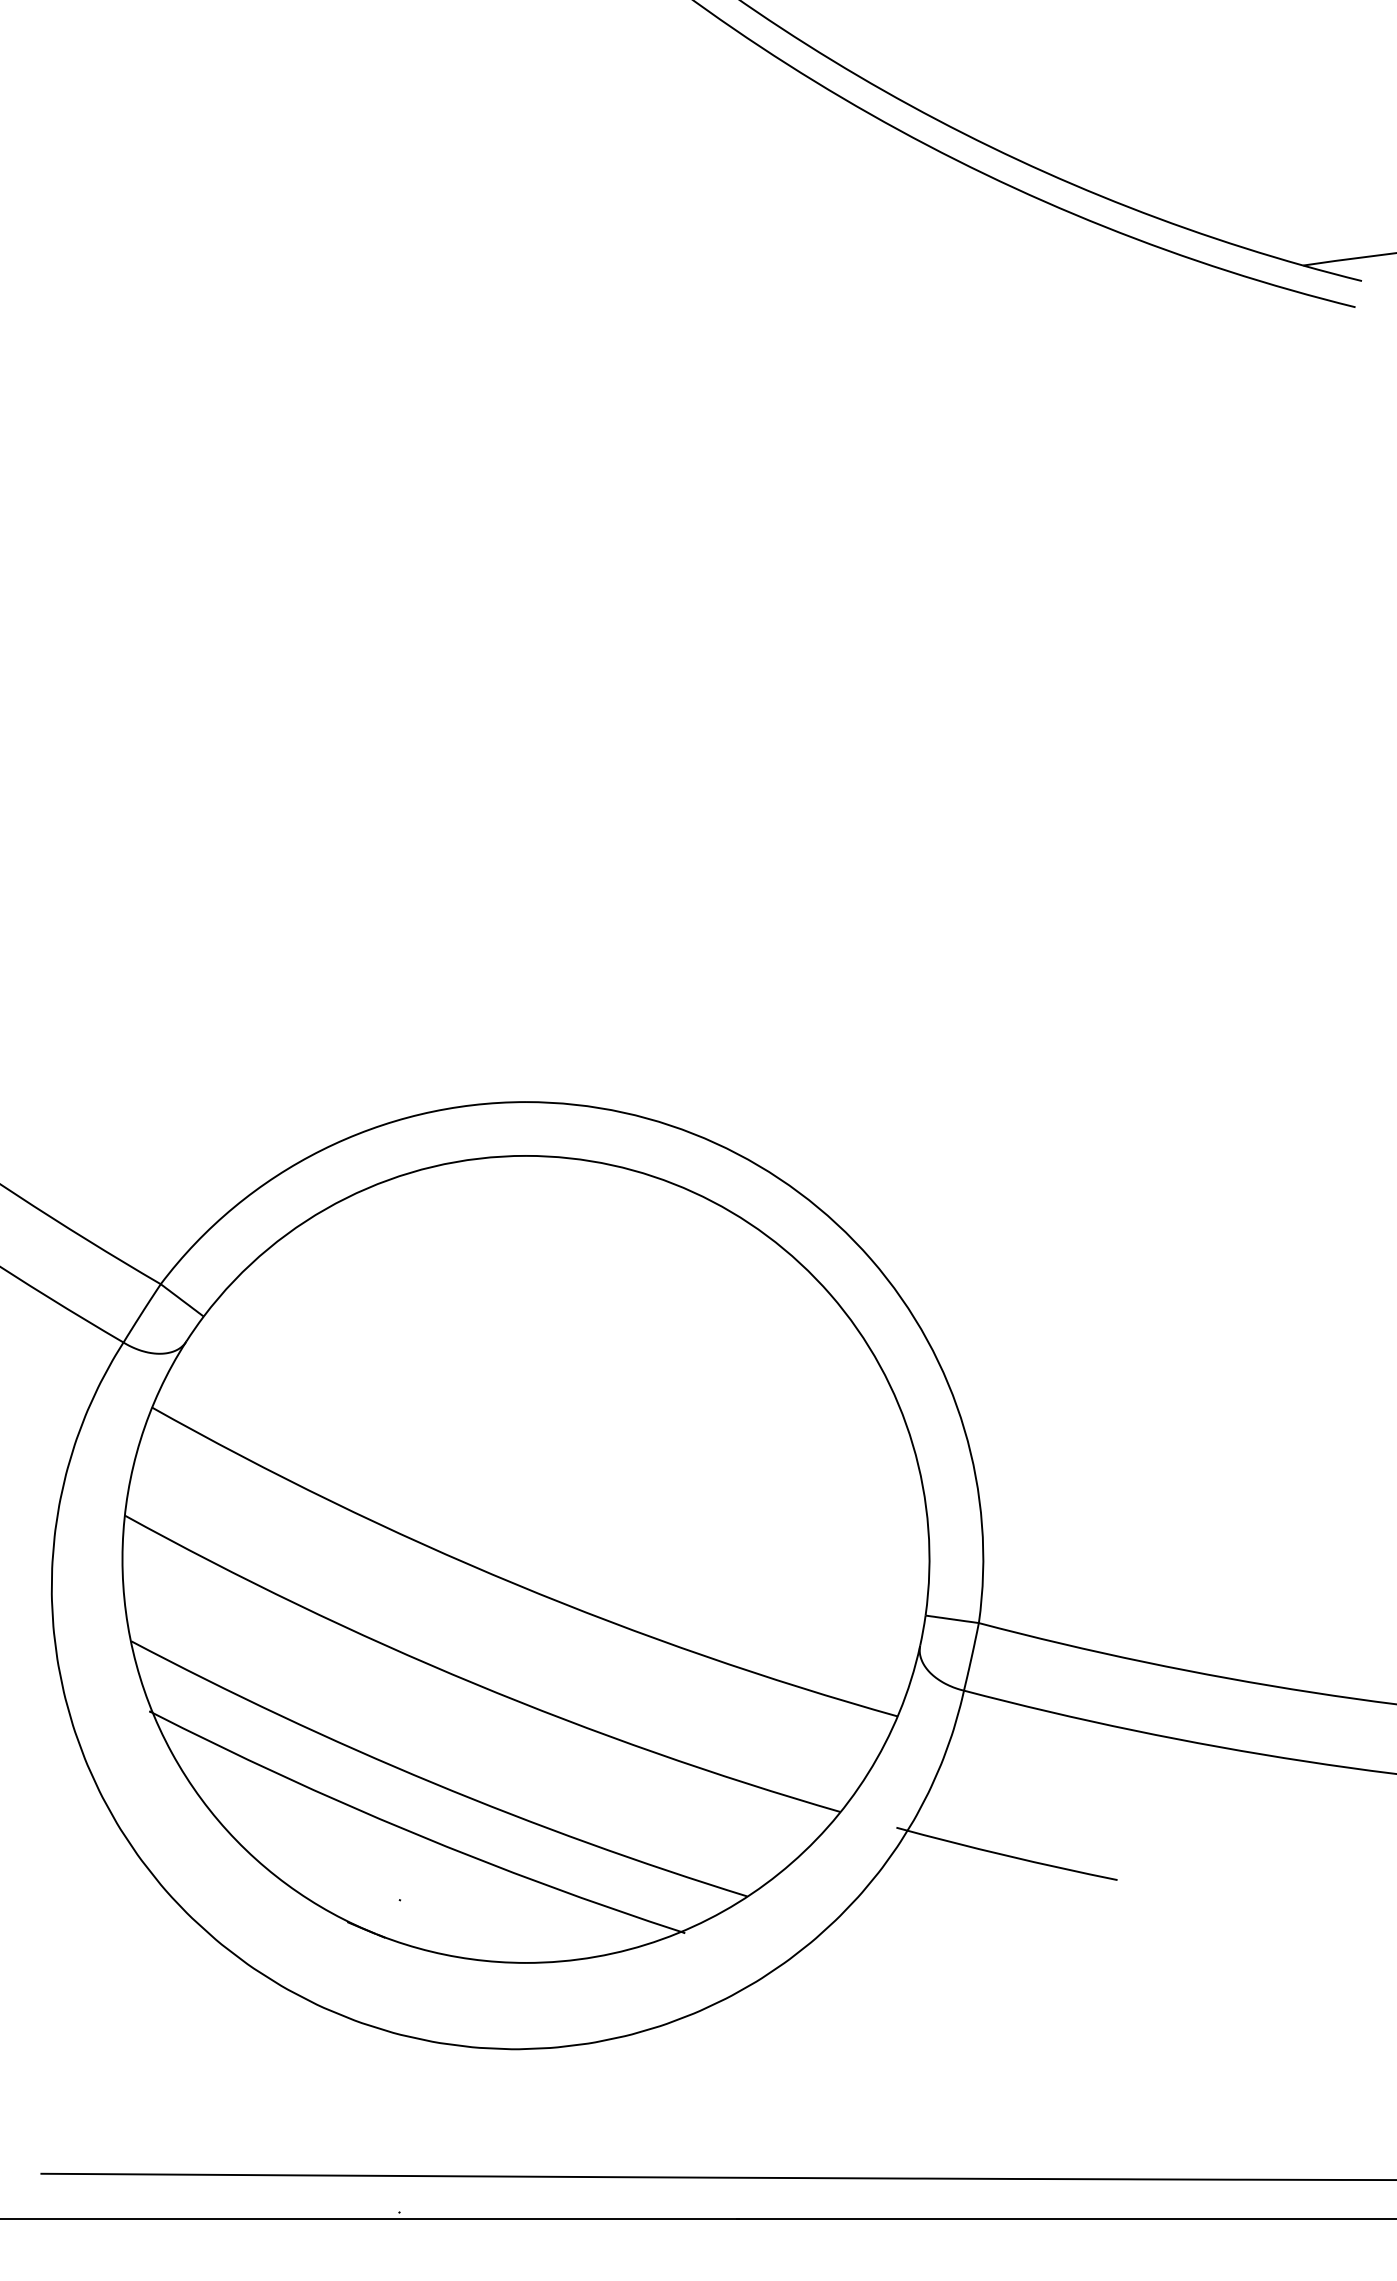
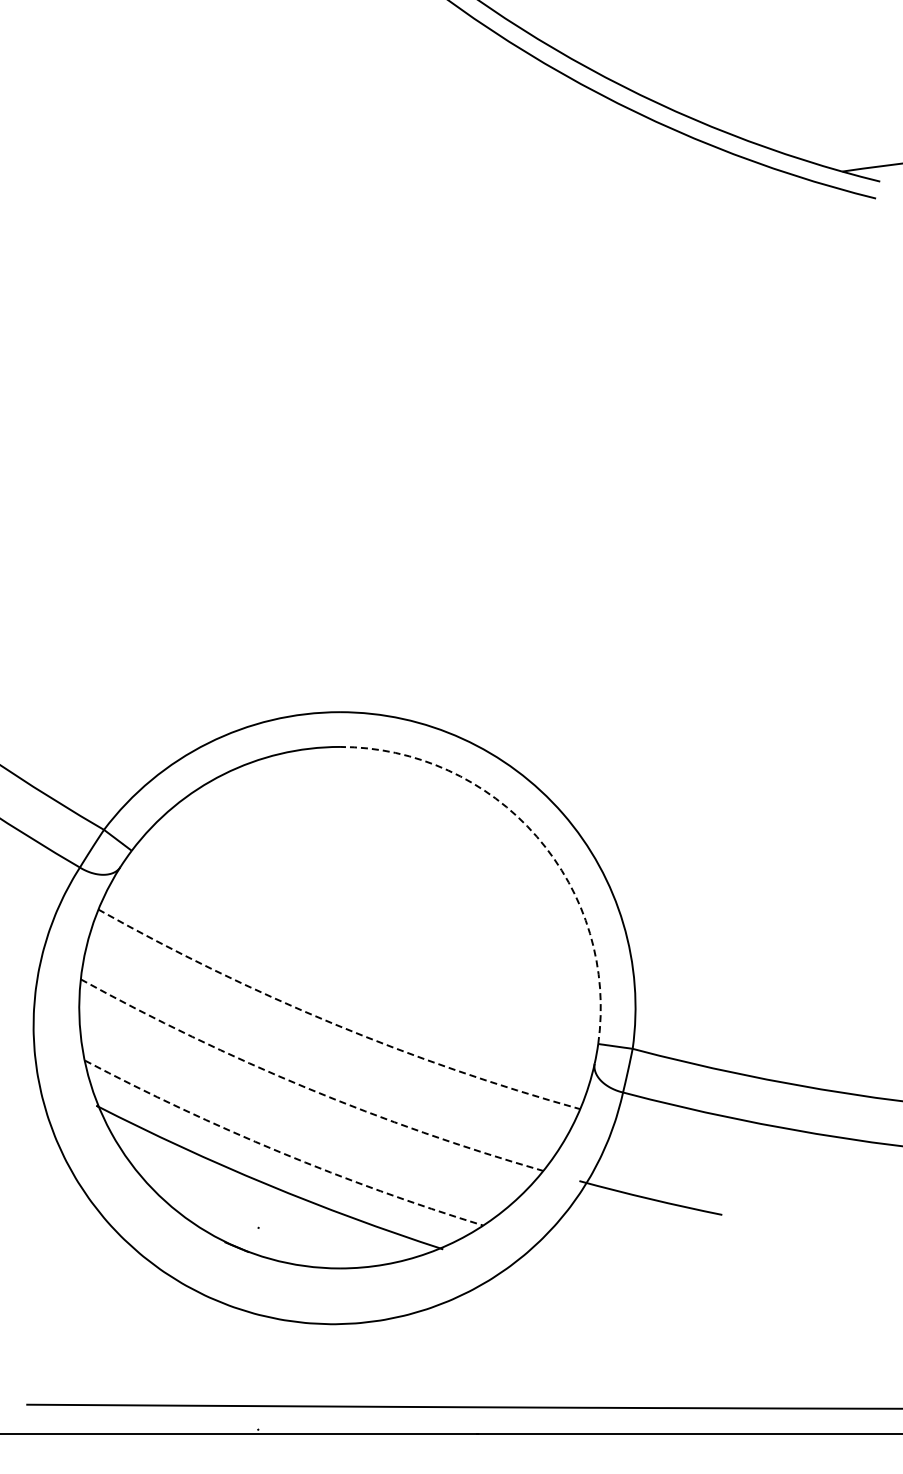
arc: (830, 1294) -> (536, 836), solid -> dashed
arc: (515, 1583) -> (333, 1023), solid -> dashed
arc: (474, 1684) -> (306, 1088), solid -> dashed
arc: (433, 1783) -> (280, 1152), solid -> dashed

